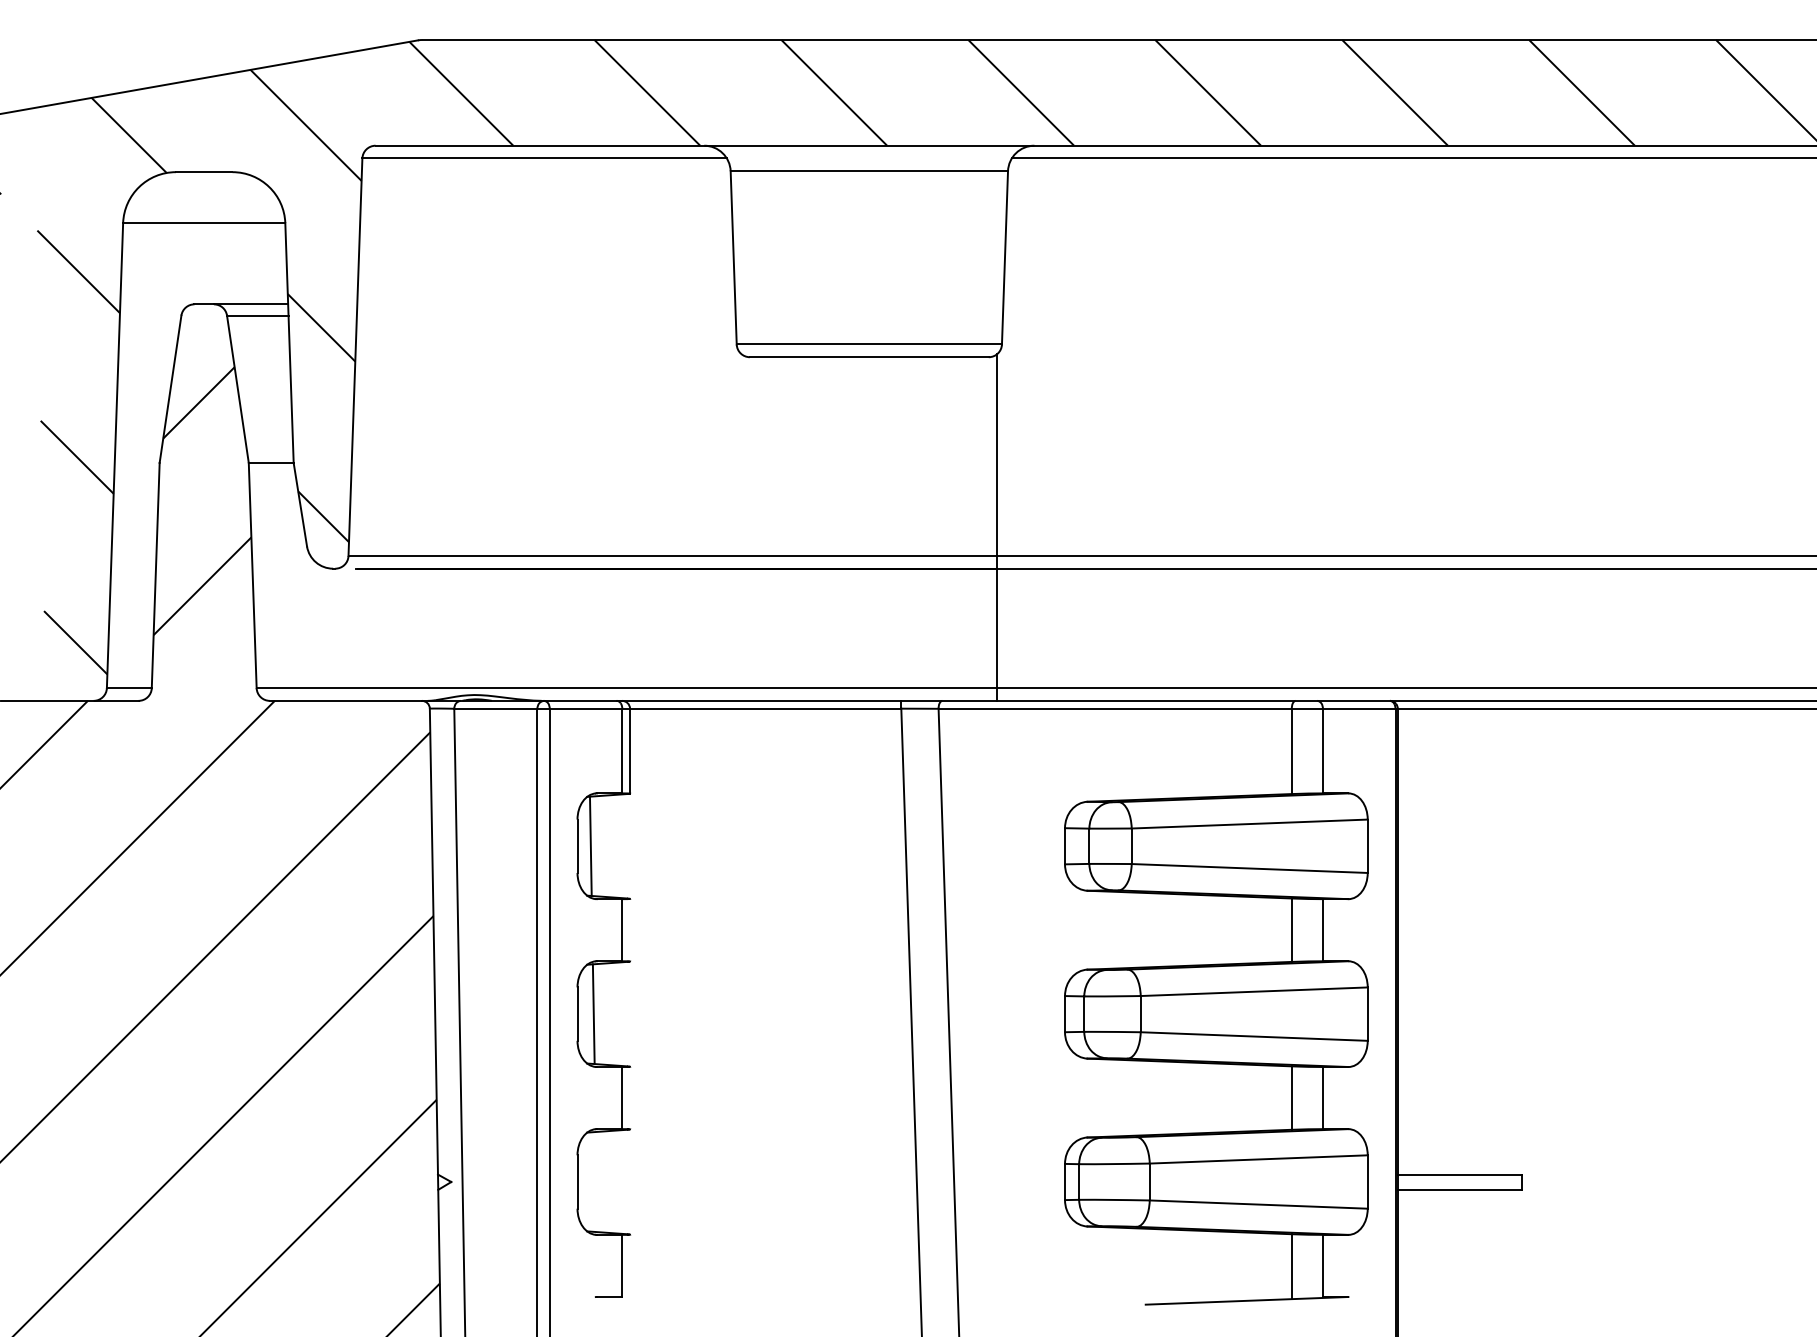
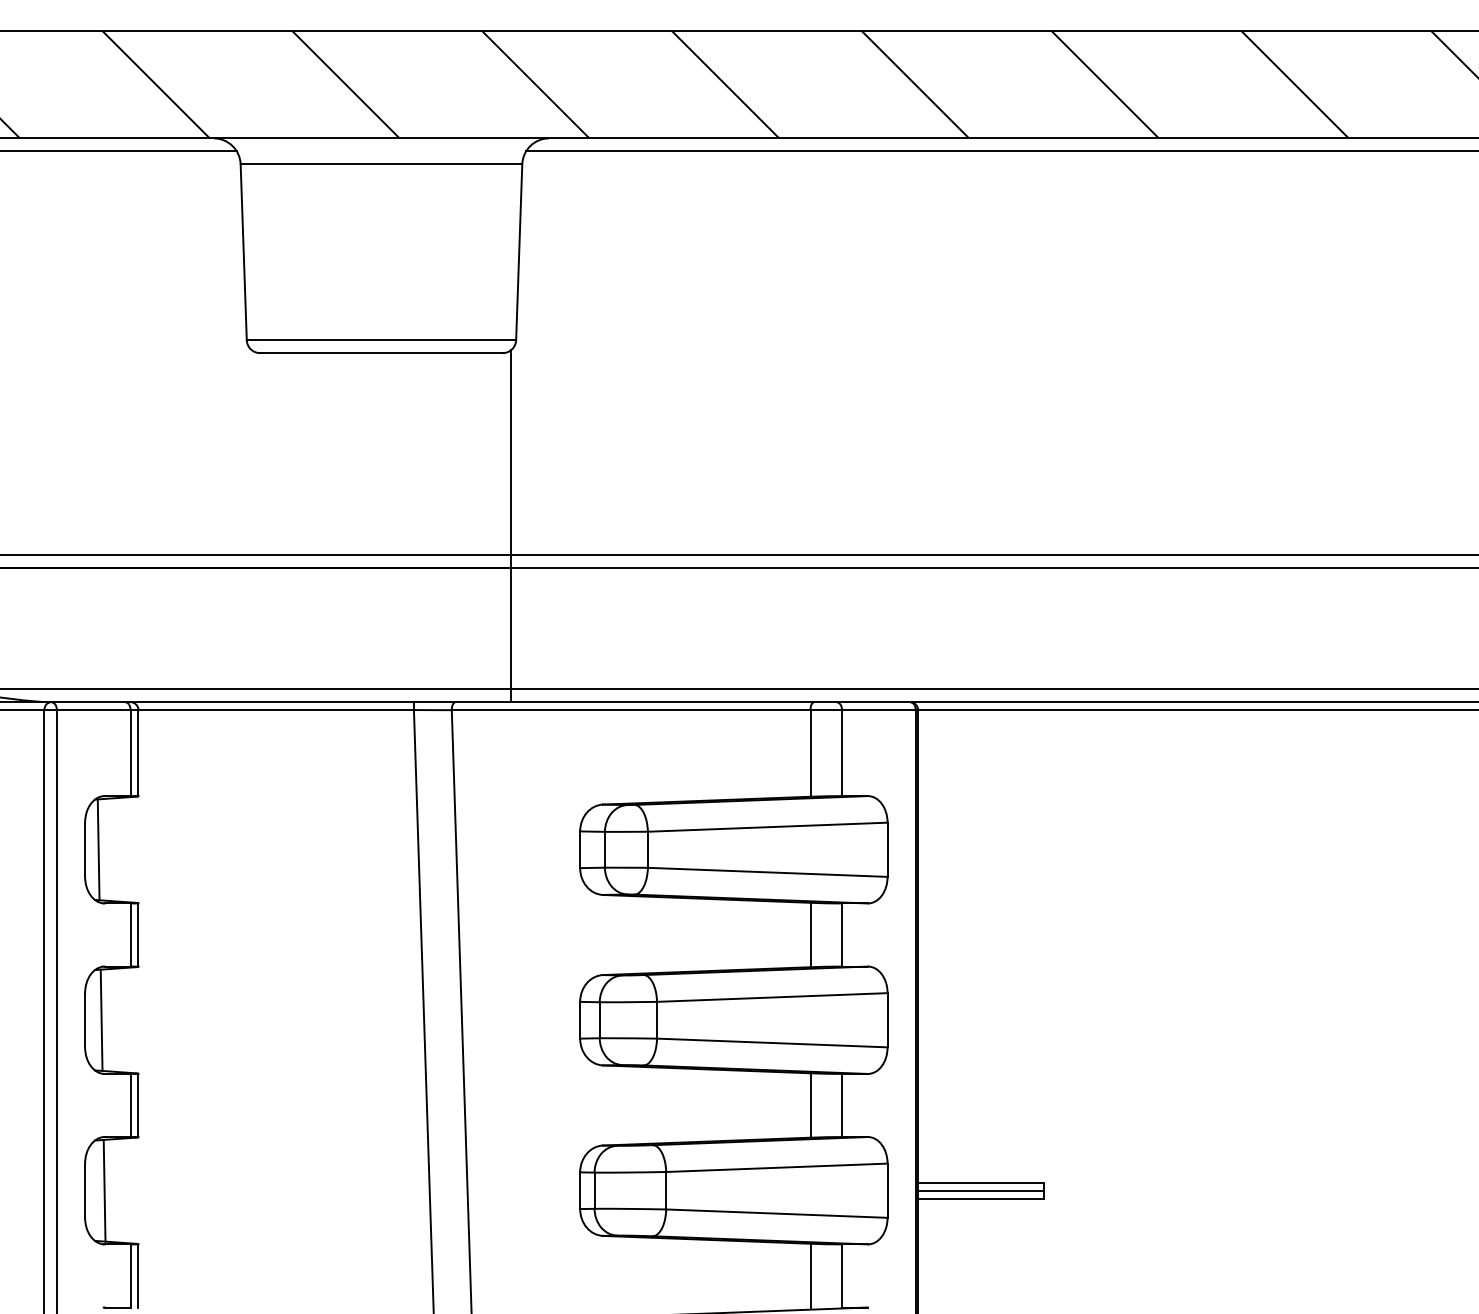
line: (630, 929) -> (138, 934), added
line: (630, 1097) -> (138, 1104), added
line: (596, 1182) -> (104, 1191), added
line: (1459, 1182) -> (980, 1191), added
line: (630, 1265) -> (138, 1275), added

